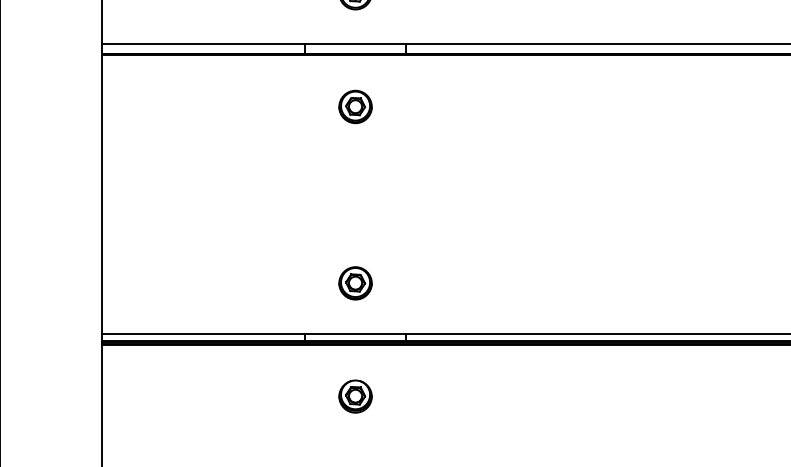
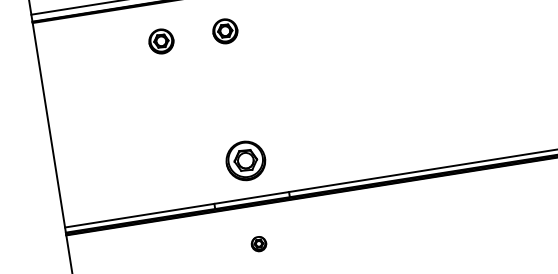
part: (268, 106) -> (161, 41), added
part: (355, 283) -> (245, 161), size x1.6
part: (355, 396) -> (258, 244), size x0.6

